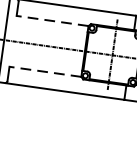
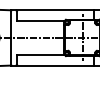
line: (52, 21) -> (40, 21), dashed -> solid
line: (44, 71) -> (40, 54), dashed -> solid

